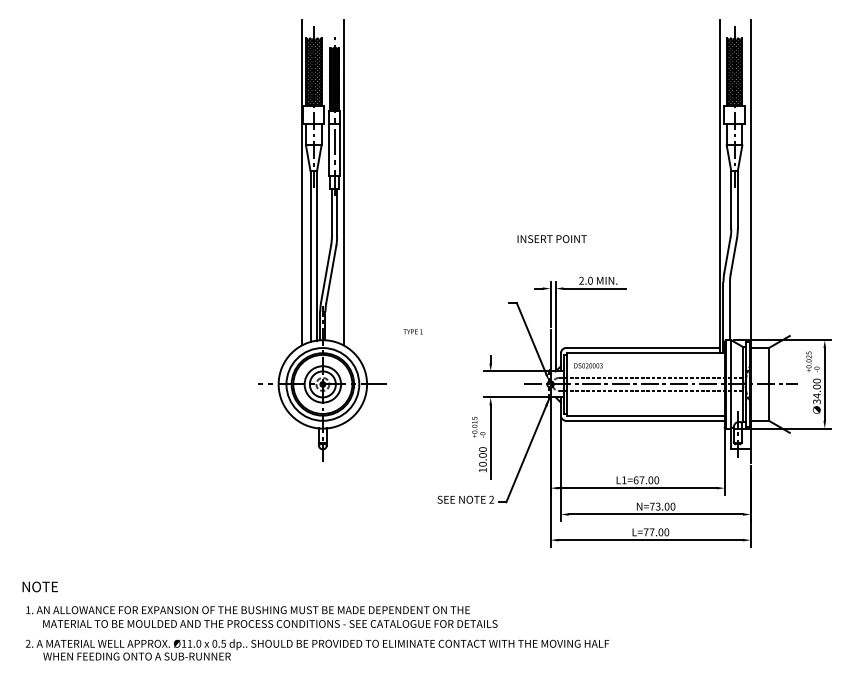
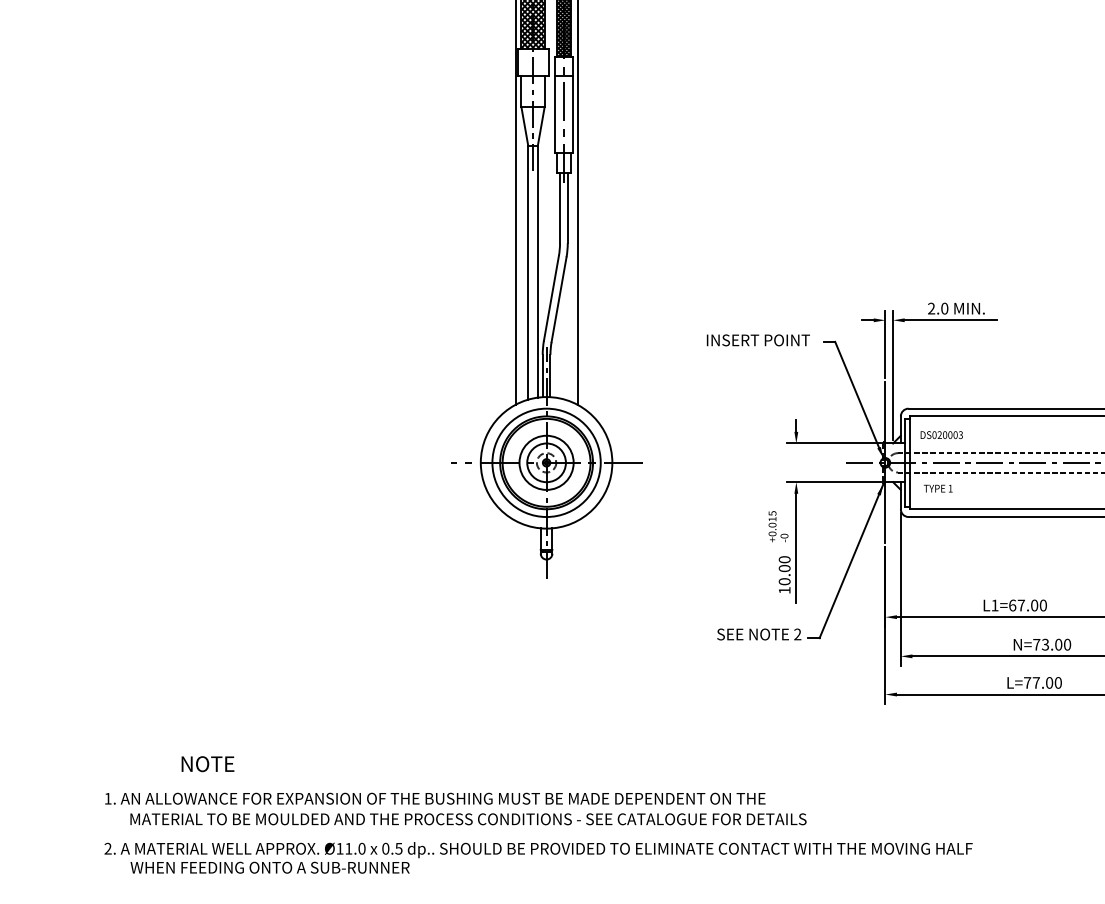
text: (551, 239) -> (757, 340), moved
text: (412, 331) -> (937, 488), moved
text: (39, 586) -> (206, 763), moved

